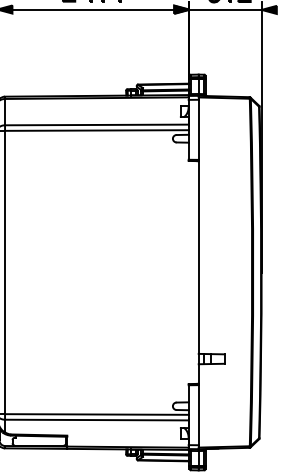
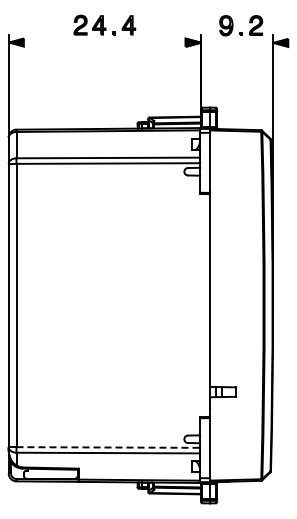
line: (93, 9) -> (104, 42), removed
line: (225, 9) -> (236, 42), removed
line: (97, 414) -> (108, 447), solid -> dashed

